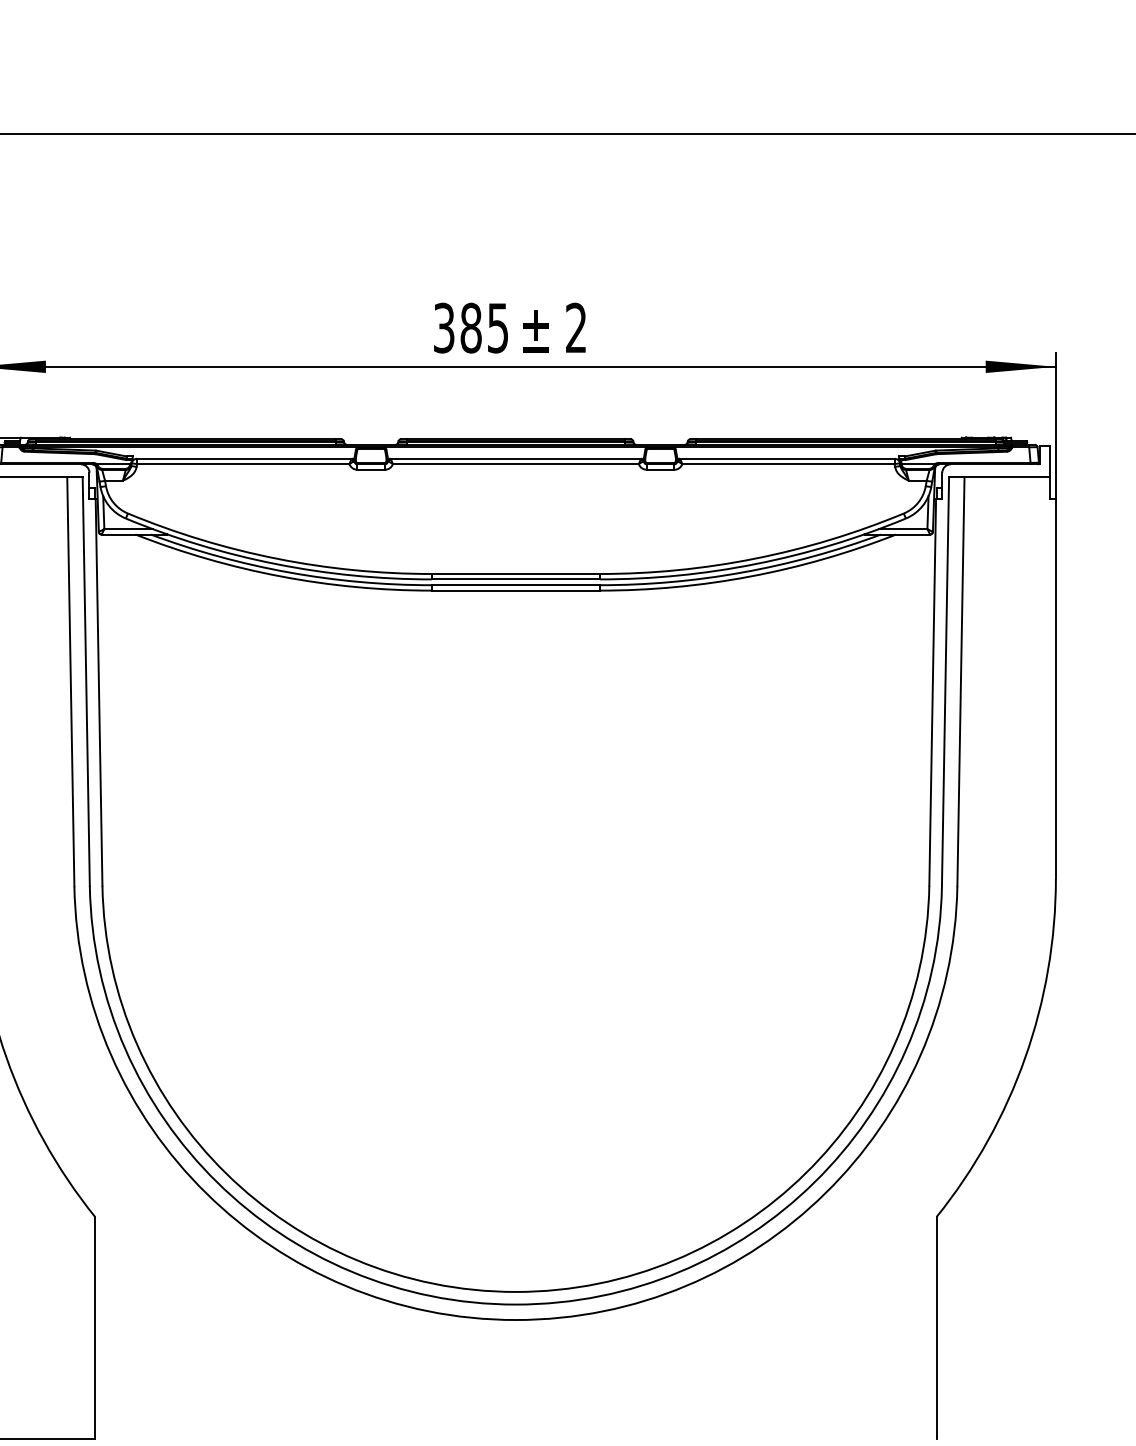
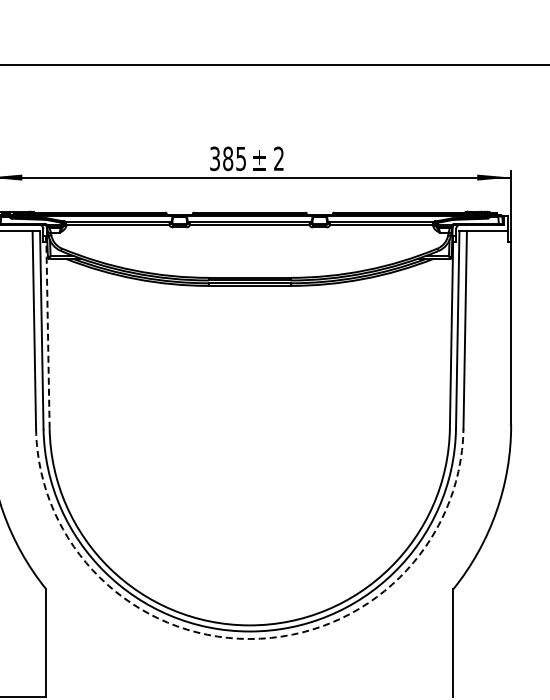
line: (100, 690) -> (48, 334), solid -> dashed
arc: (515, 1319) -> (249, 638), solid -> dashed

